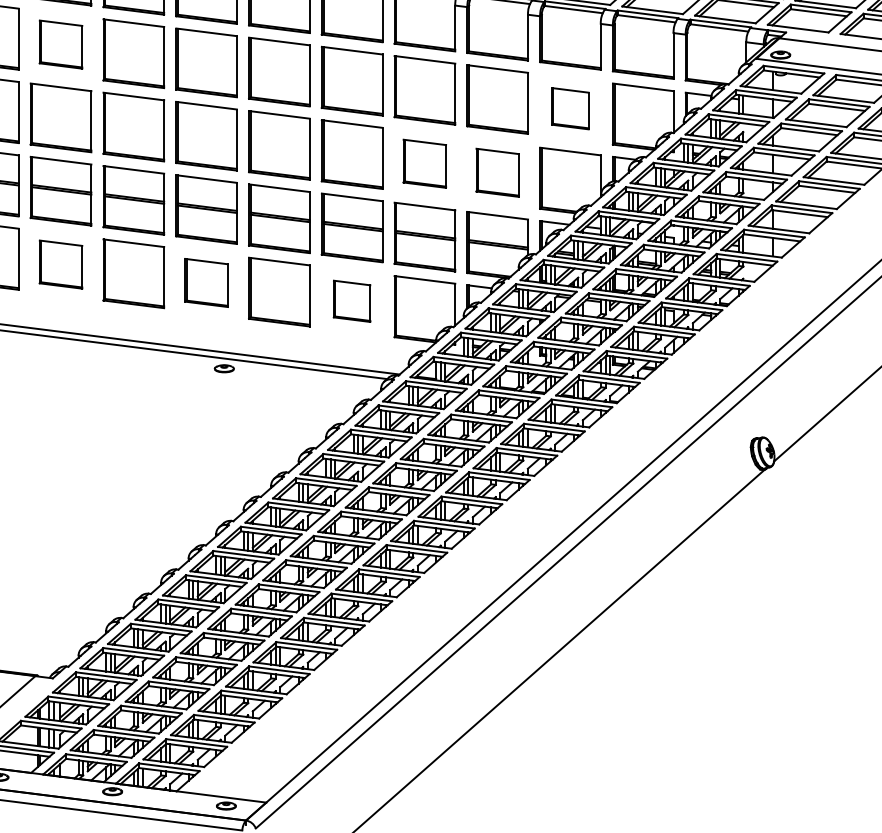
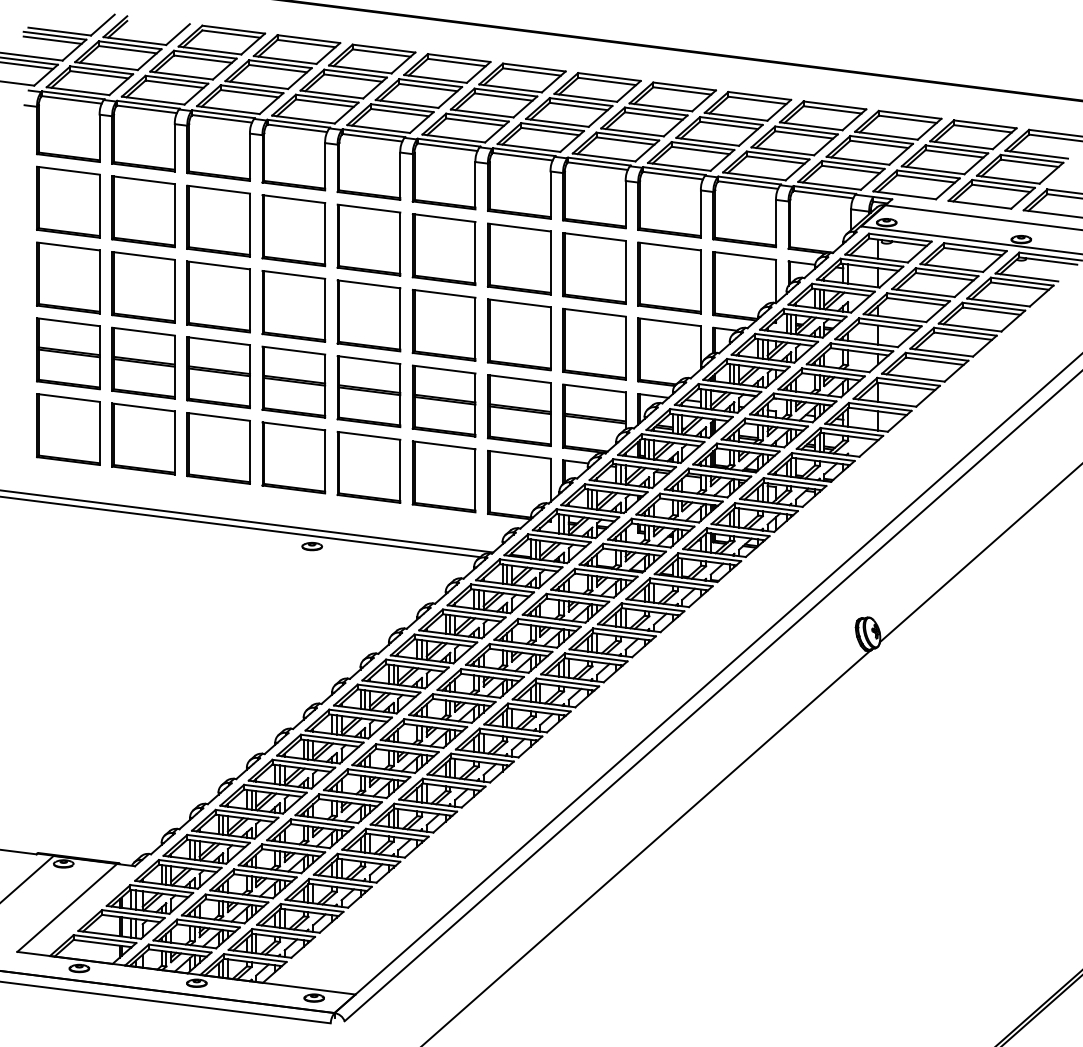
part: (61, 44) -> (143, 211), size x1.43
part: (570, 108) -> (669, 277), size x1.67
part: (424, 163) -> (518, 334), size x1.43
part: (497, 172) -> (594, 343), size x1.43
part: (61, 264) -> (143, 438), size x1.43
part: (206, 282) -> (293, 457), size x1.43
part: (351, 300) -> (443, 476), size x1.67

